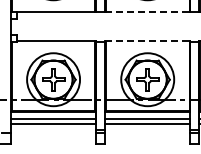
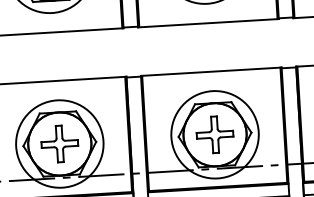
line: (147, 12) -> (208, 23), dashed -> solid
line: (147, 41) -> (210, 71), dashed -> solid

